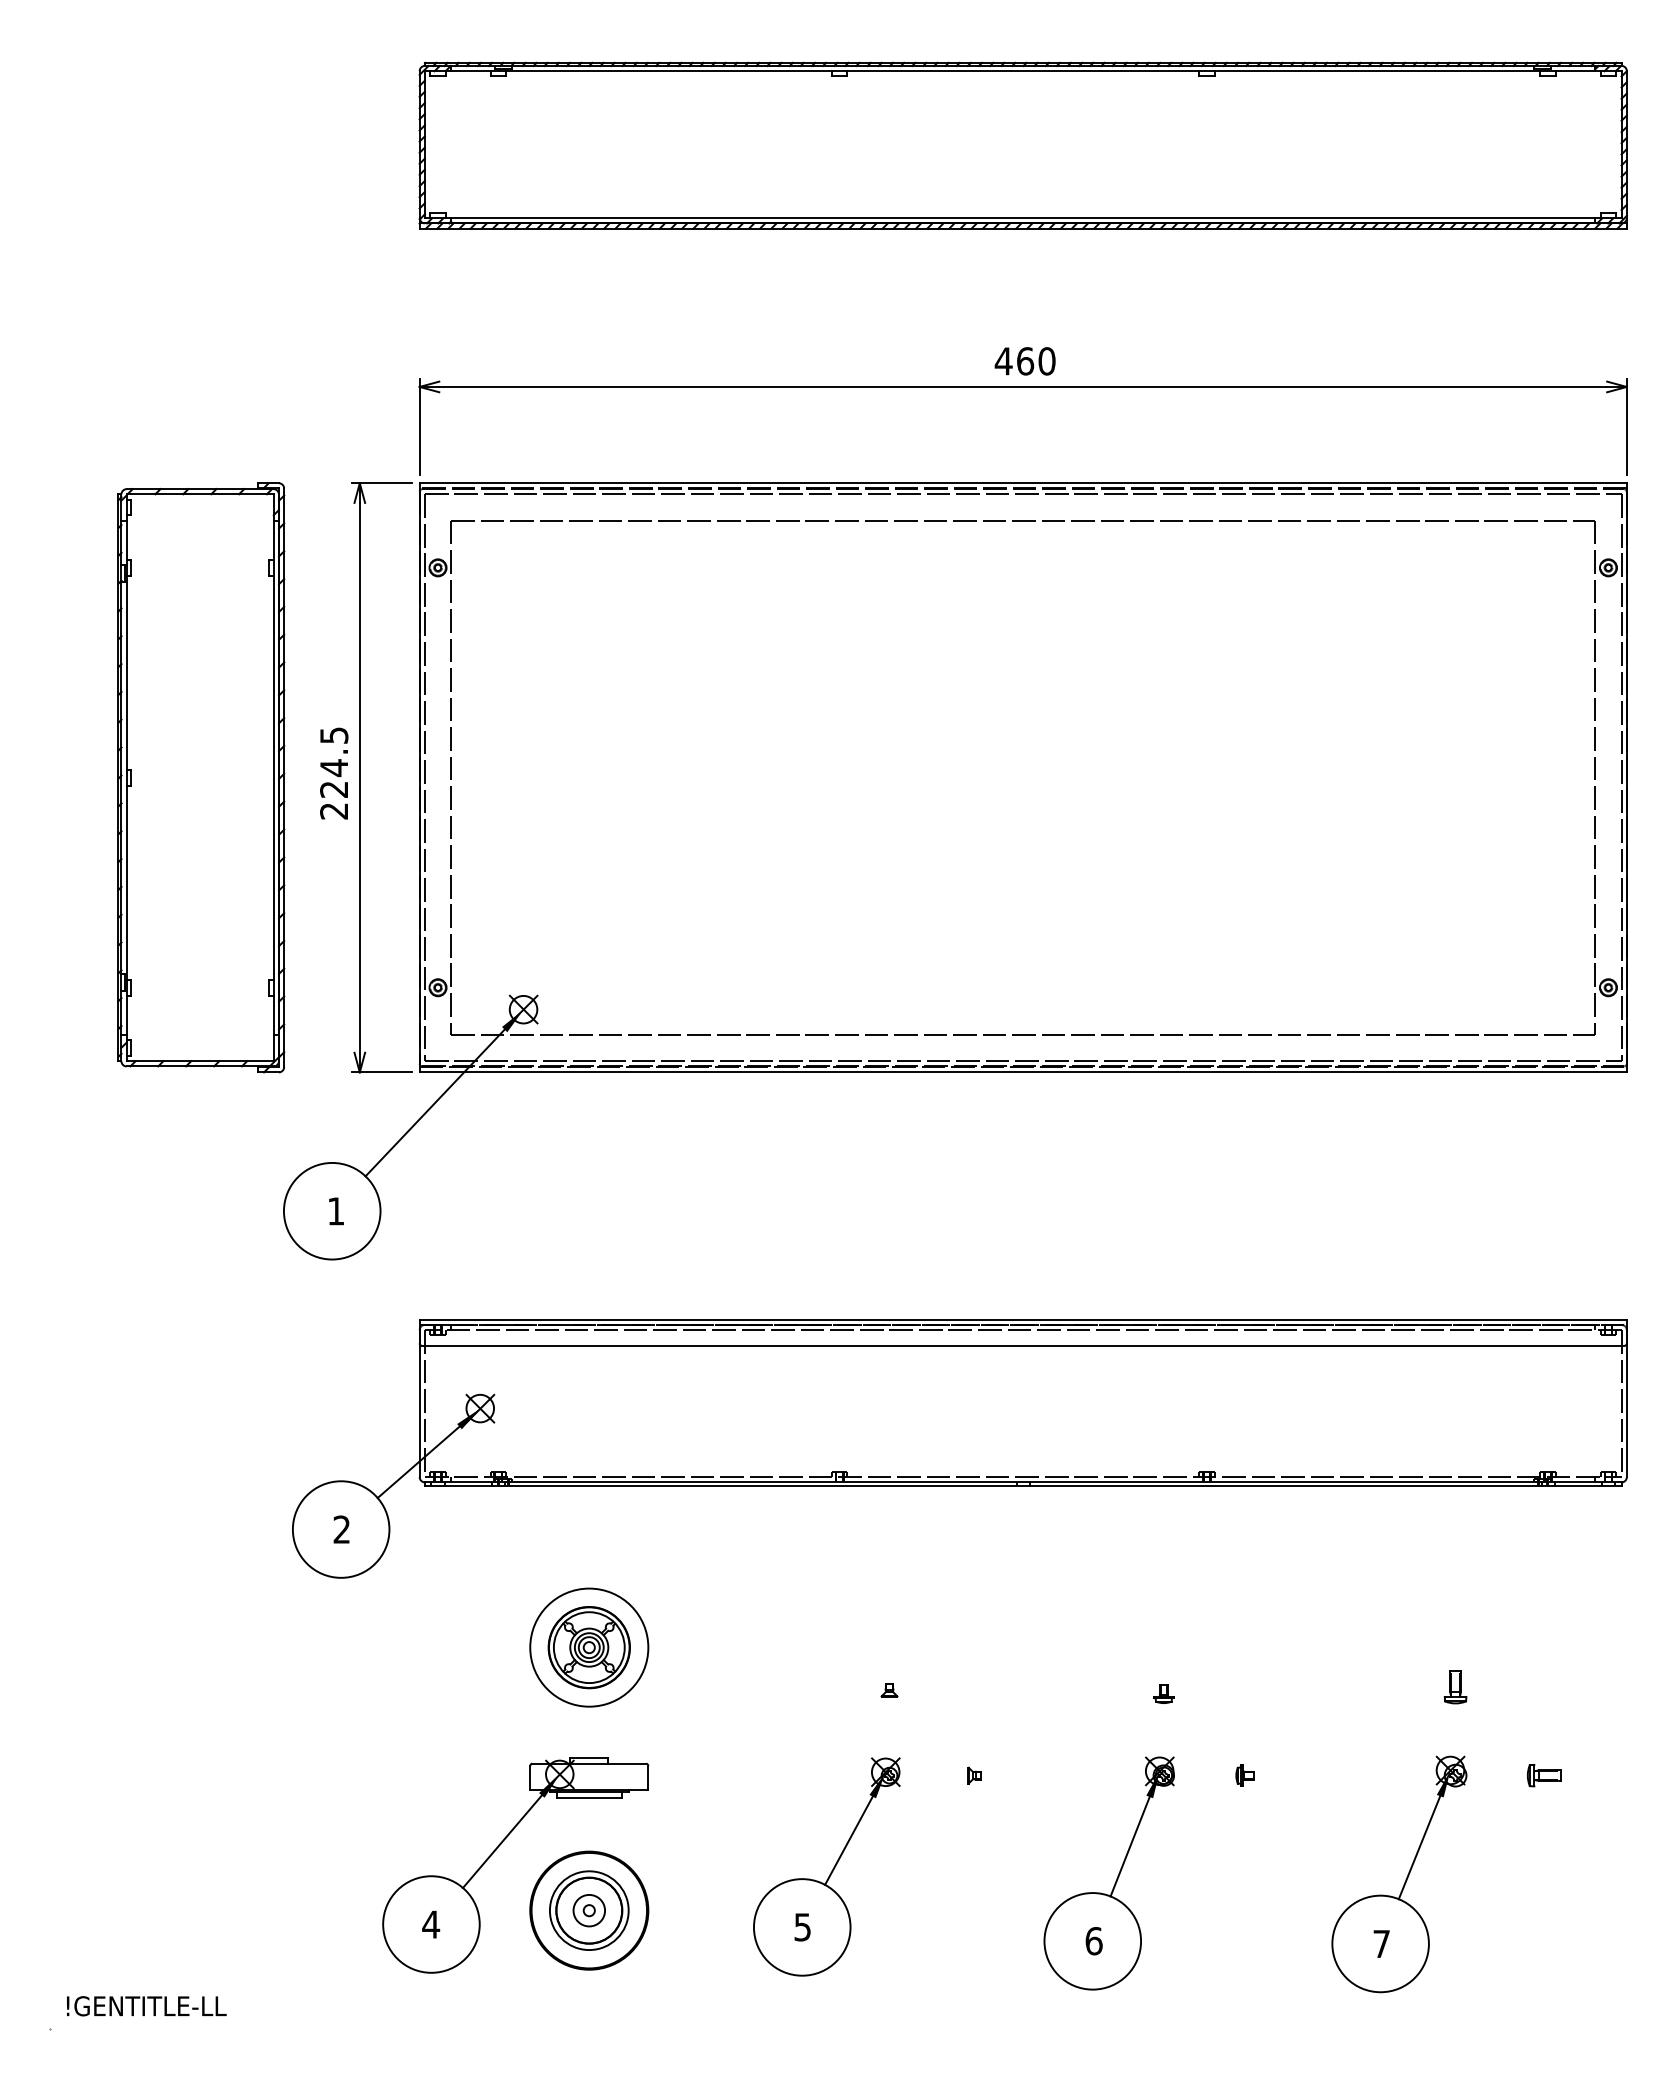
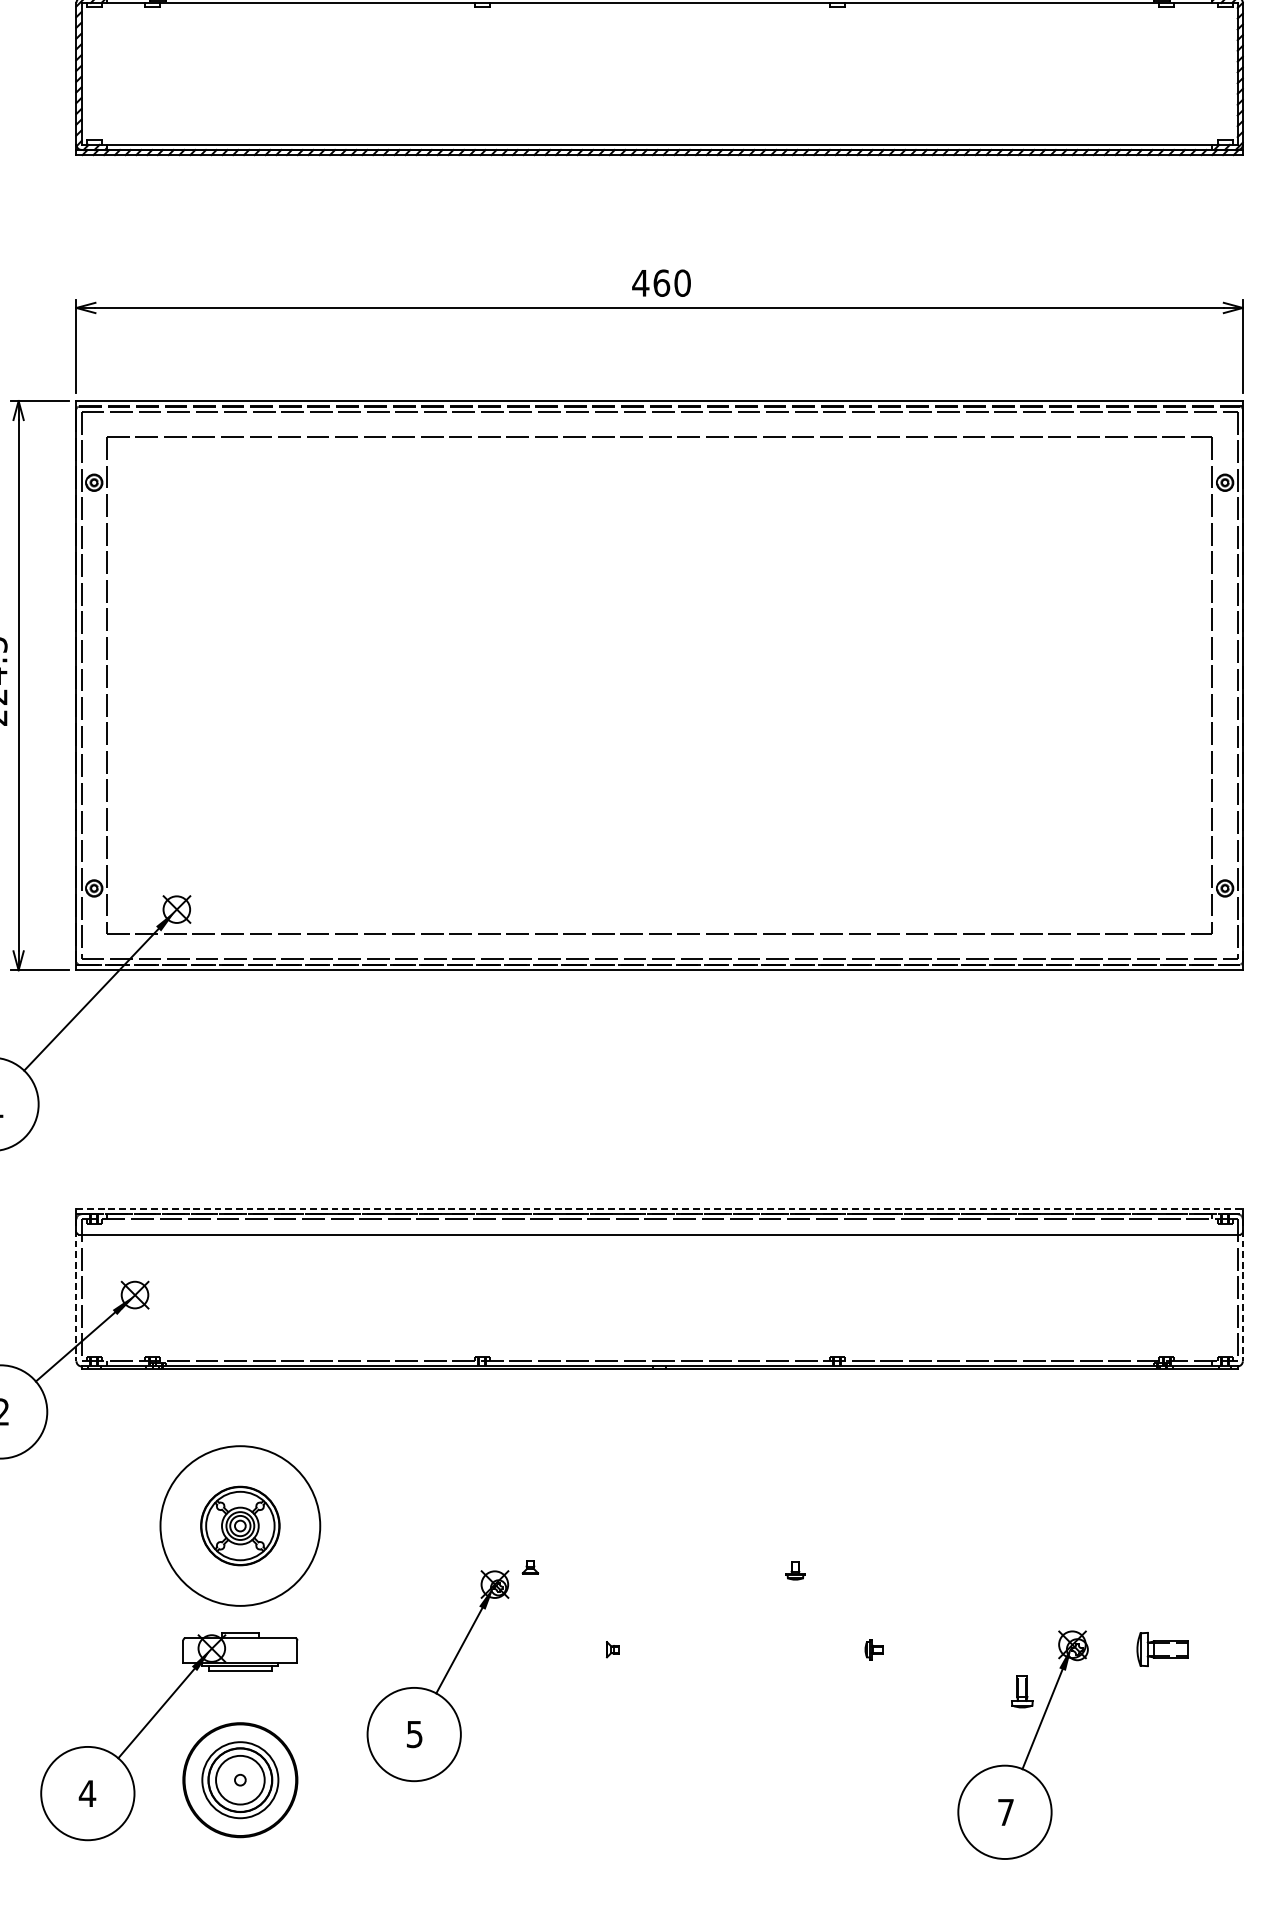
line: (1023, 1319) -> (659, 1208), solid -> dashed
line: (419, 1404) -> (76, 1291), solid -> dashed
line: (1626, 1404) -> (1242, 1291), solid -> dashed
circle: (589, 1647) -> (240, 1525), size x1.4
part: (1455, 1687) -> (1022, 1692), moved
part: (1544, 1775) -> (1163, 1649), size x1.6
part: (832, 1868) -> (443, 1677), moved
part: (1117, 1875) -> (750, 1746), removed
circle: (589, 1910) -> (240, 1780), size x1.6

